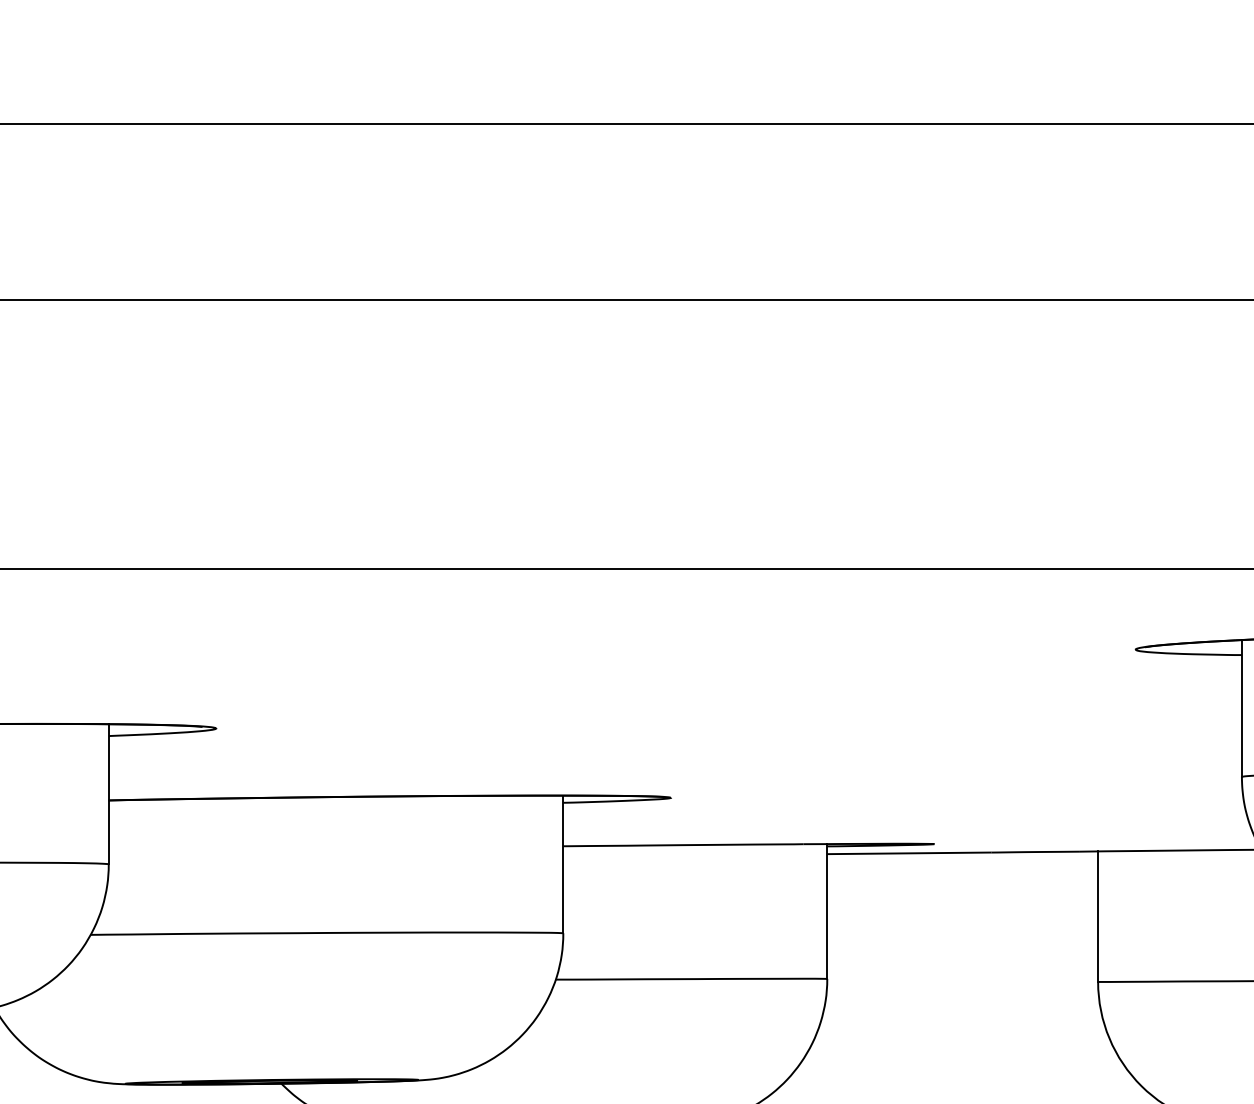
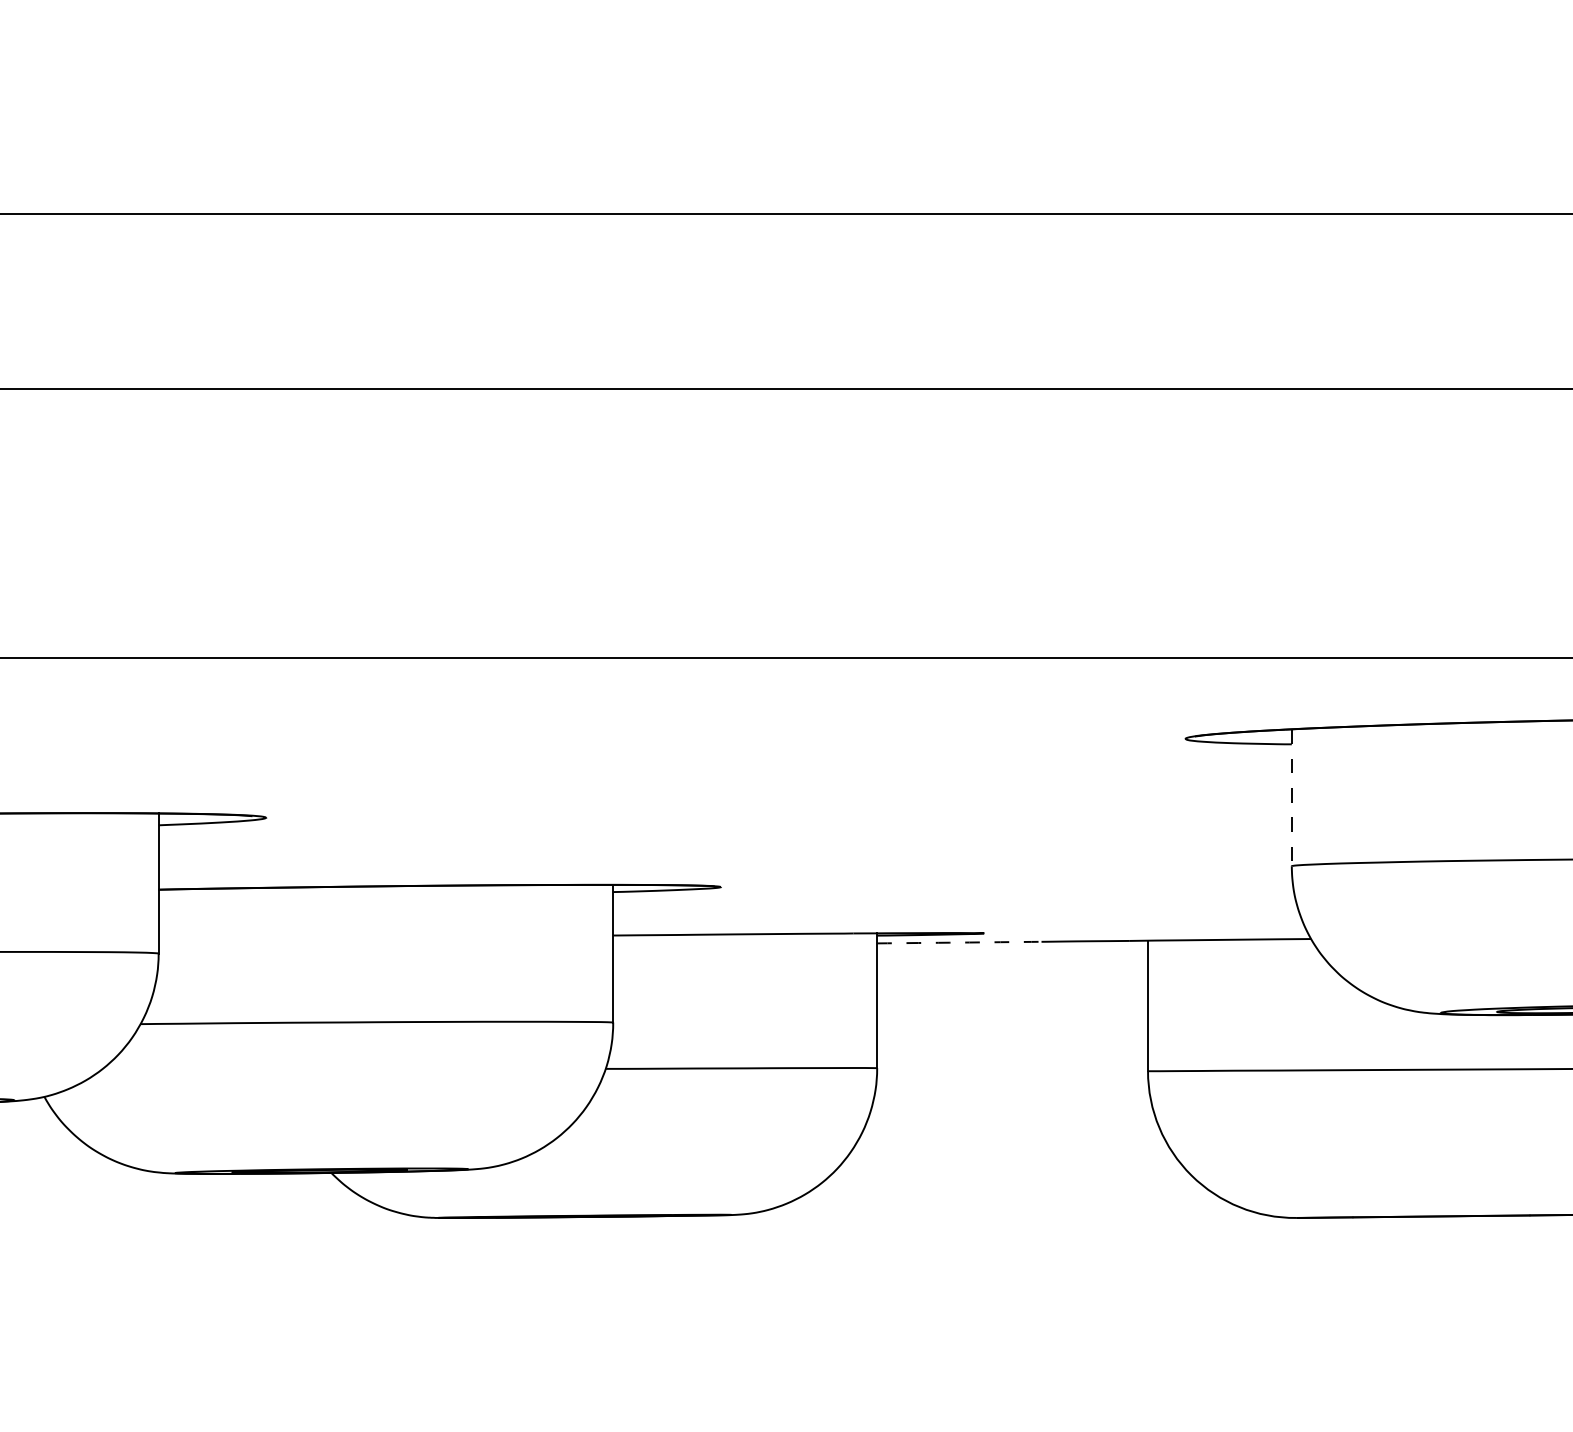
line: (1241, 709) -> (1291, 798), solid -> dashed
arc: (909, 853) -> (959, 942), solid -> dashed

